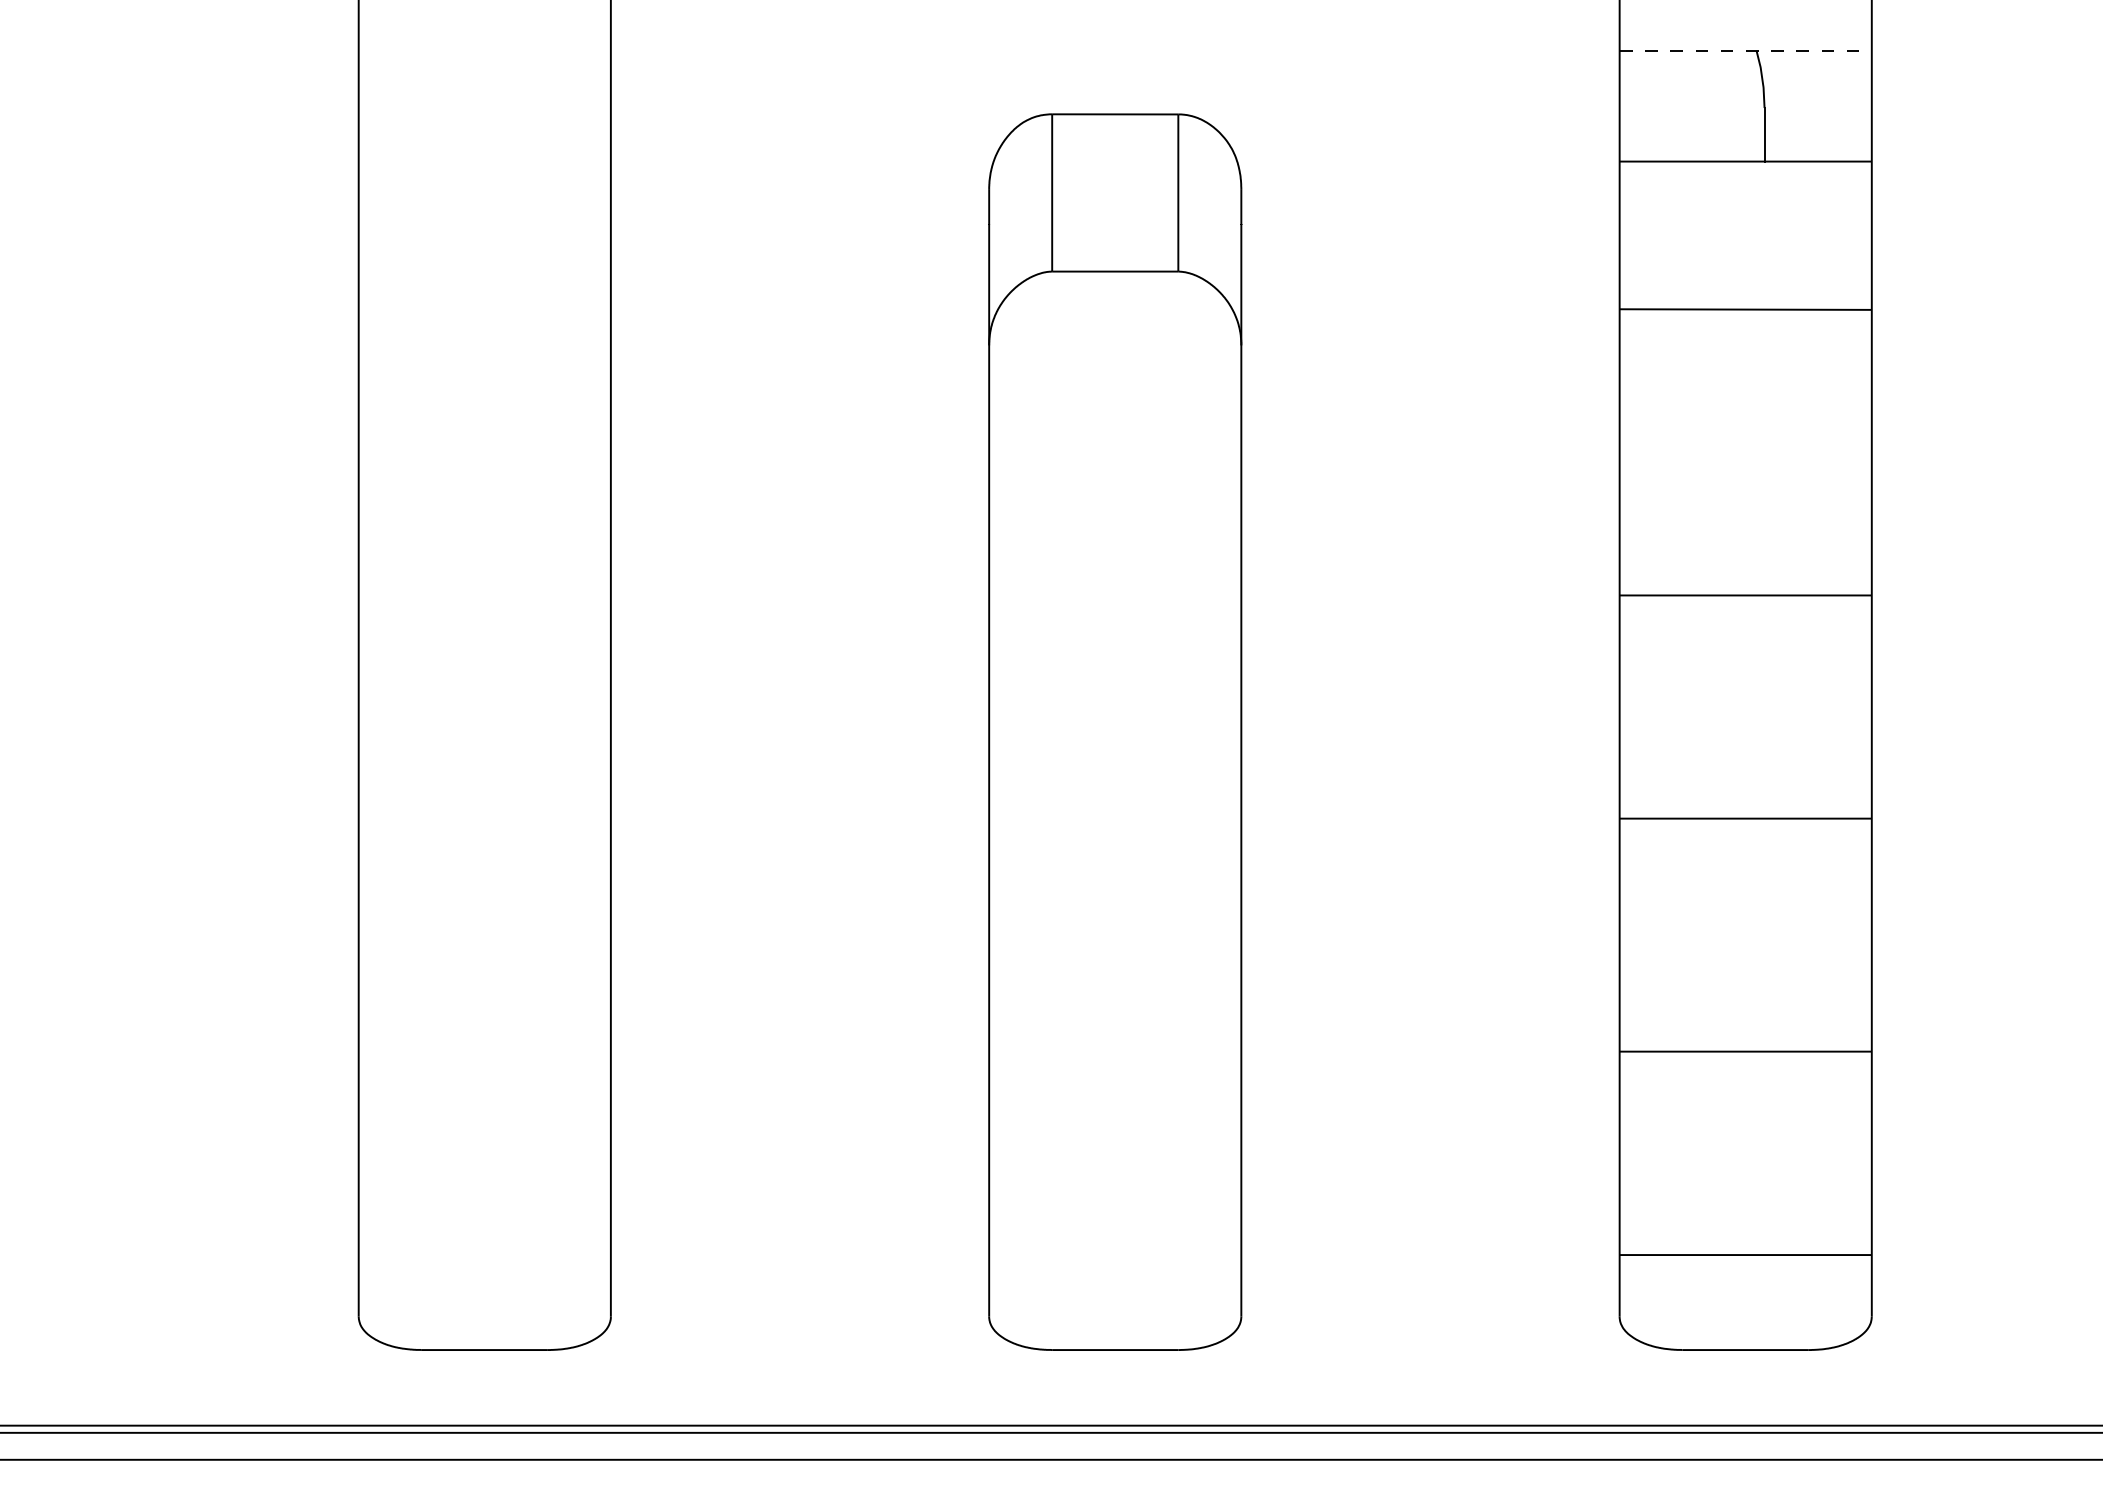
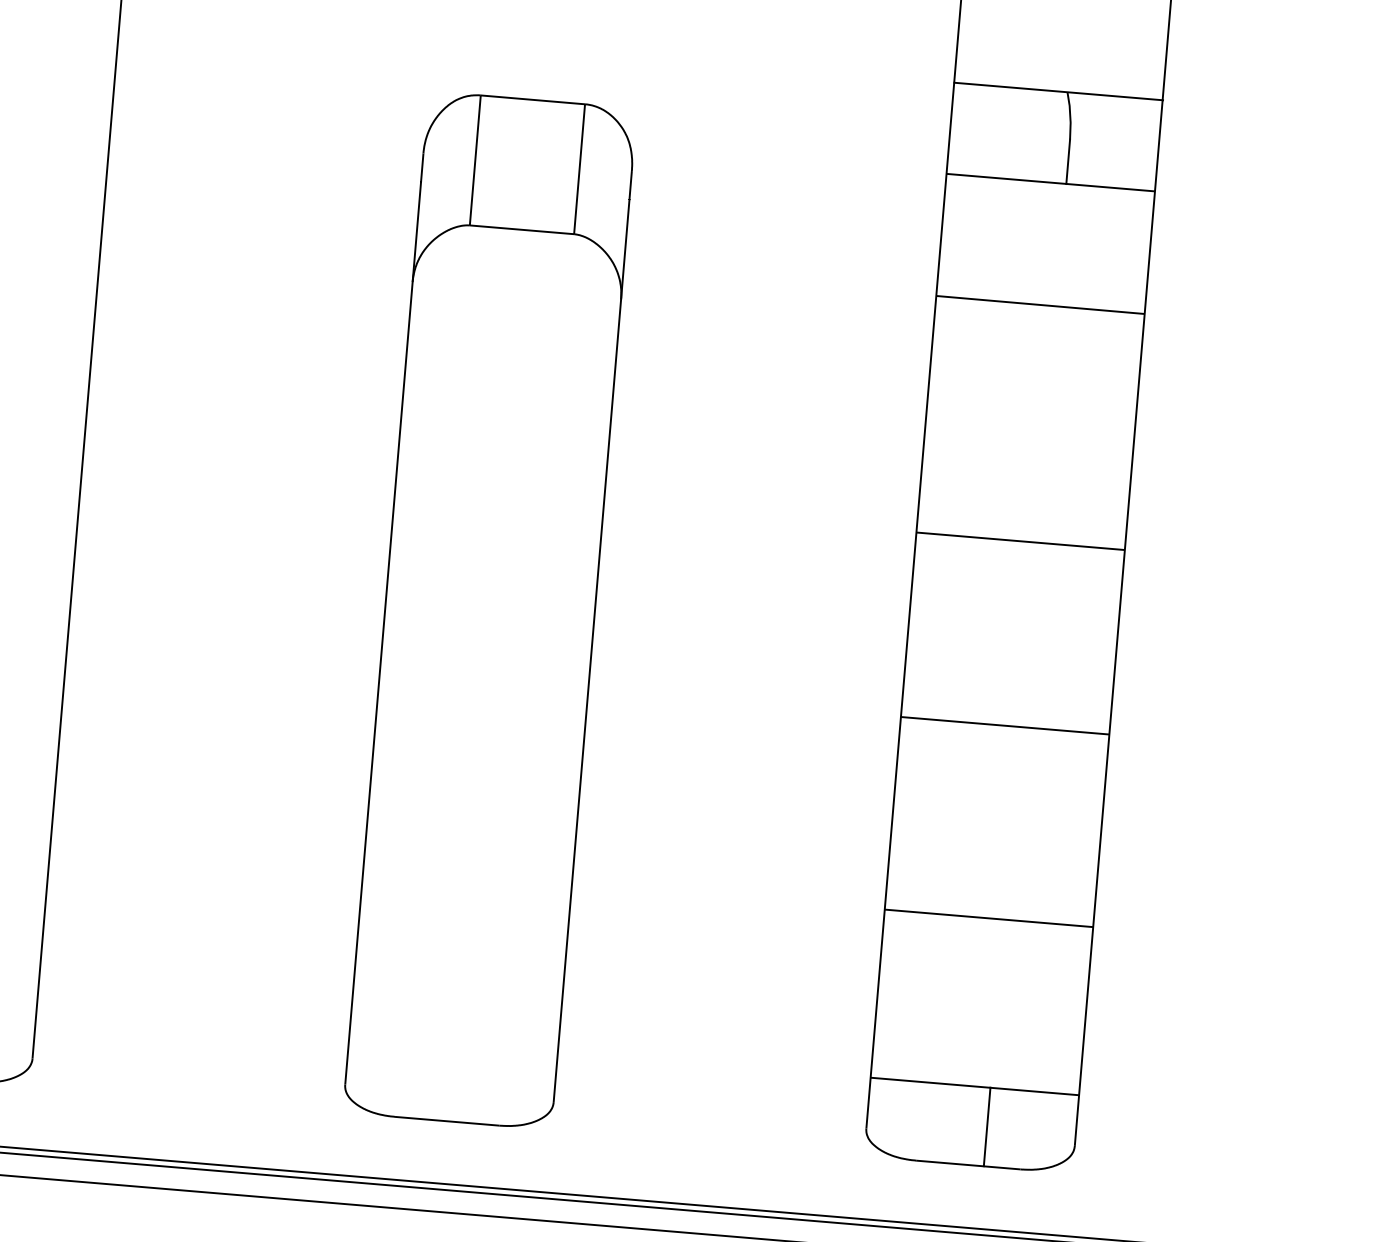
line: (1746, 51) -> (1059, 91), dashed -> solid
line: (1764, 1301) -> (987, 1126), added

